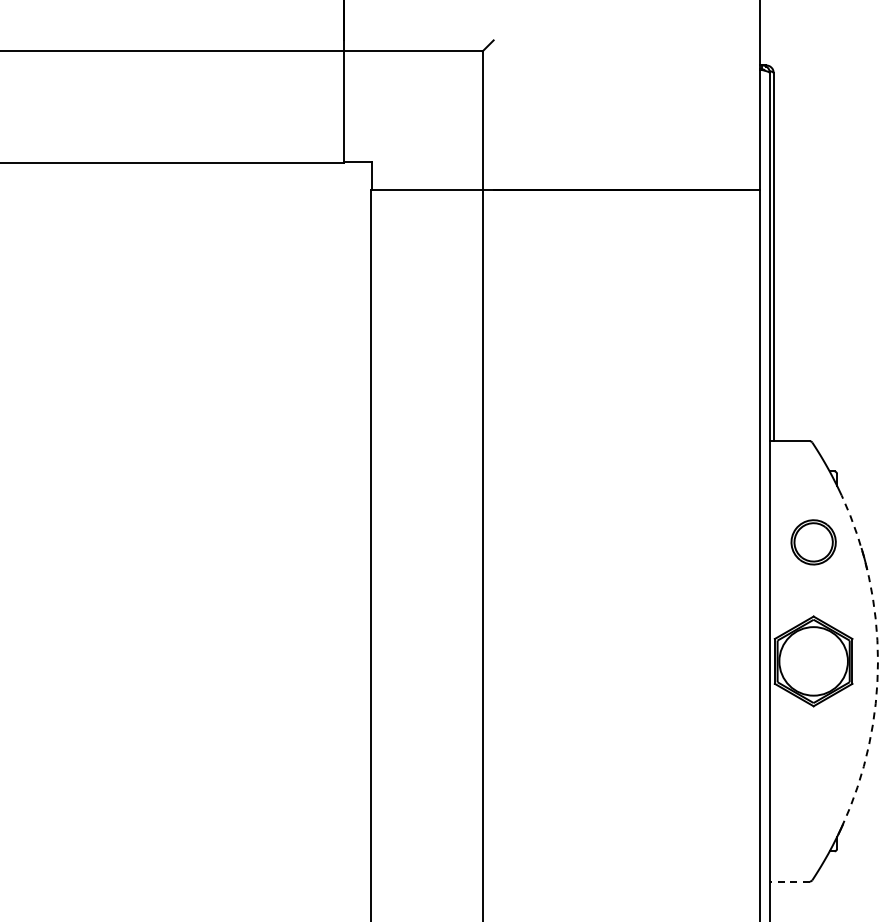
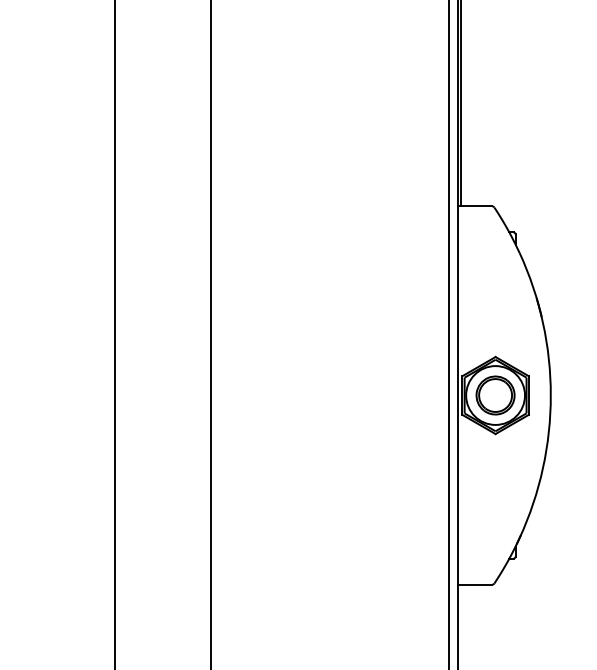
part: (813, 542) -> (495, 395), moved
arc: (877, 661) -> (550, 395), dashed -> solid
line: (789, 881) -> (474, 584), dashed -> solid

